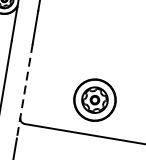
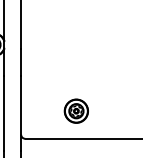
line: (25, 91) -> (21, 113), dashed -> solid
part: (93, 98) -> (75, 110), size x0.71

